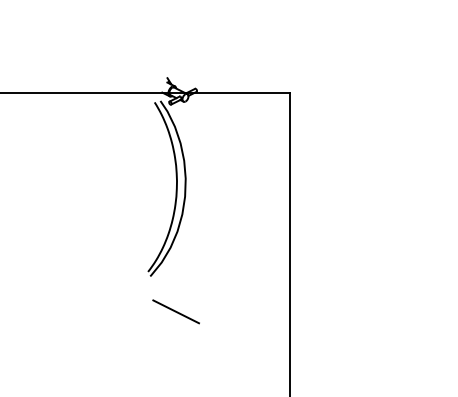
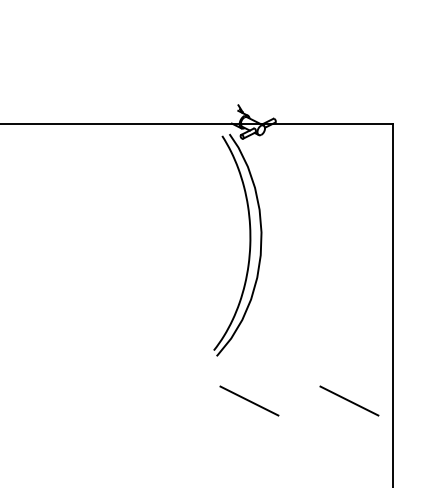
line: (254, 311) -> (348, 400), added

